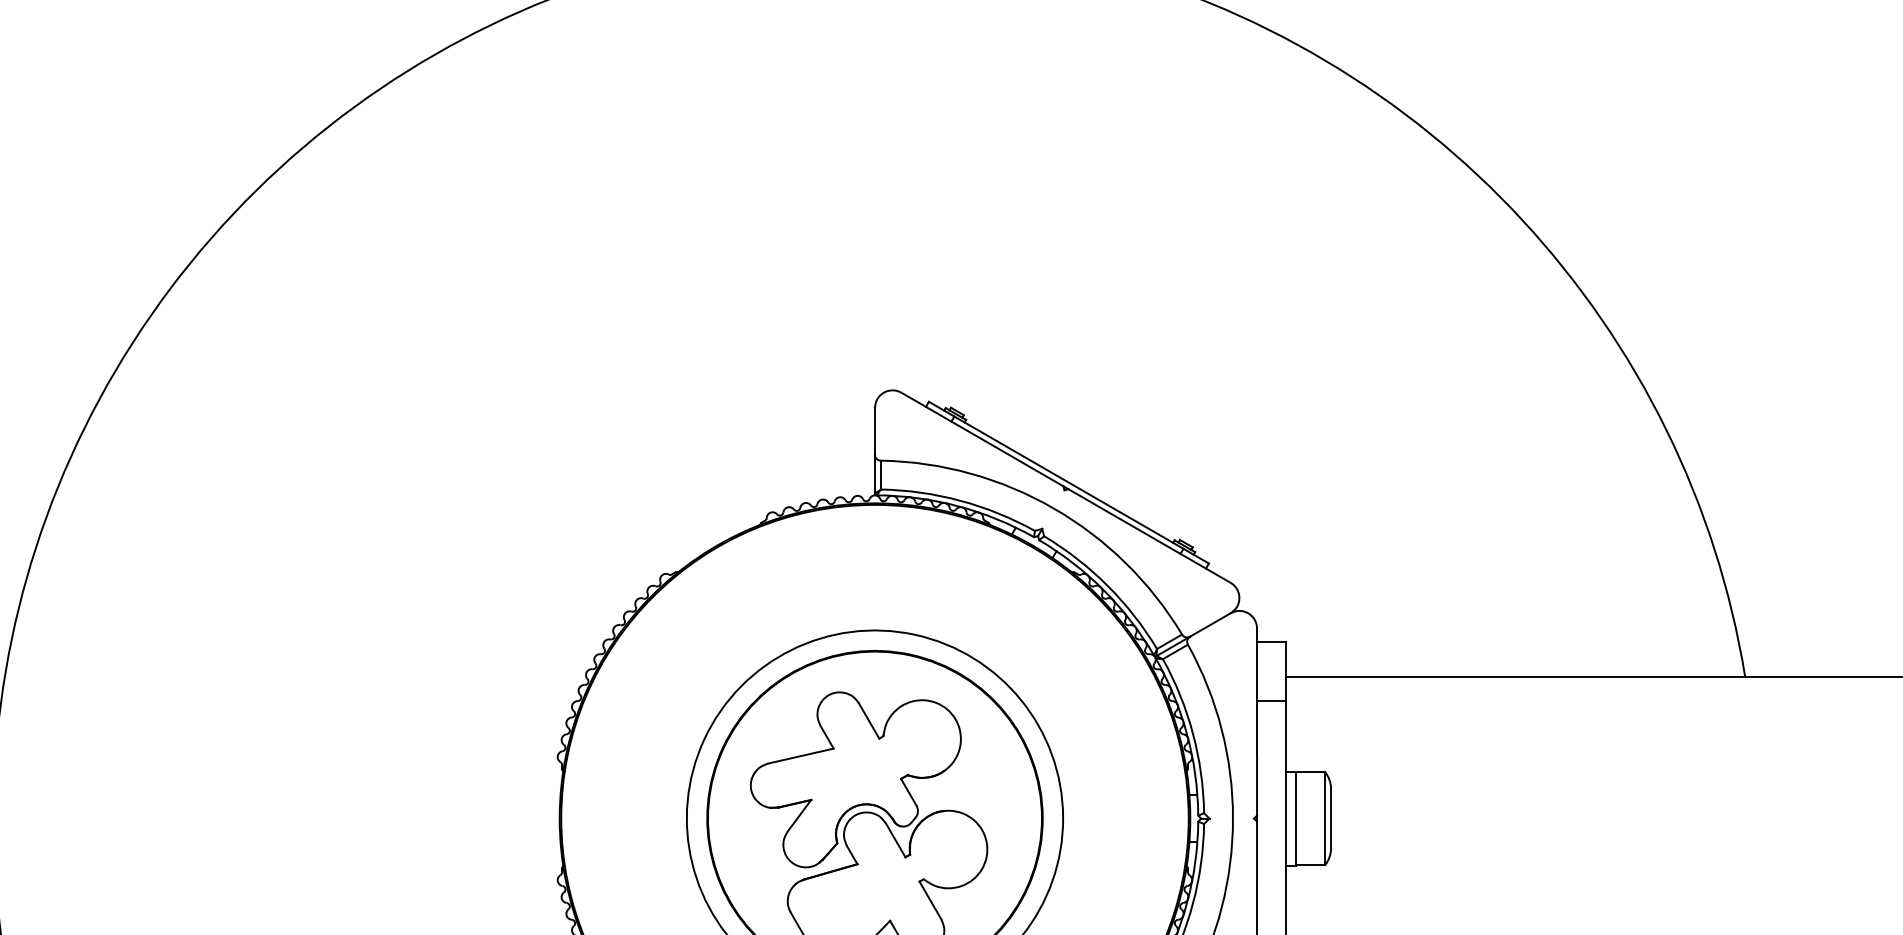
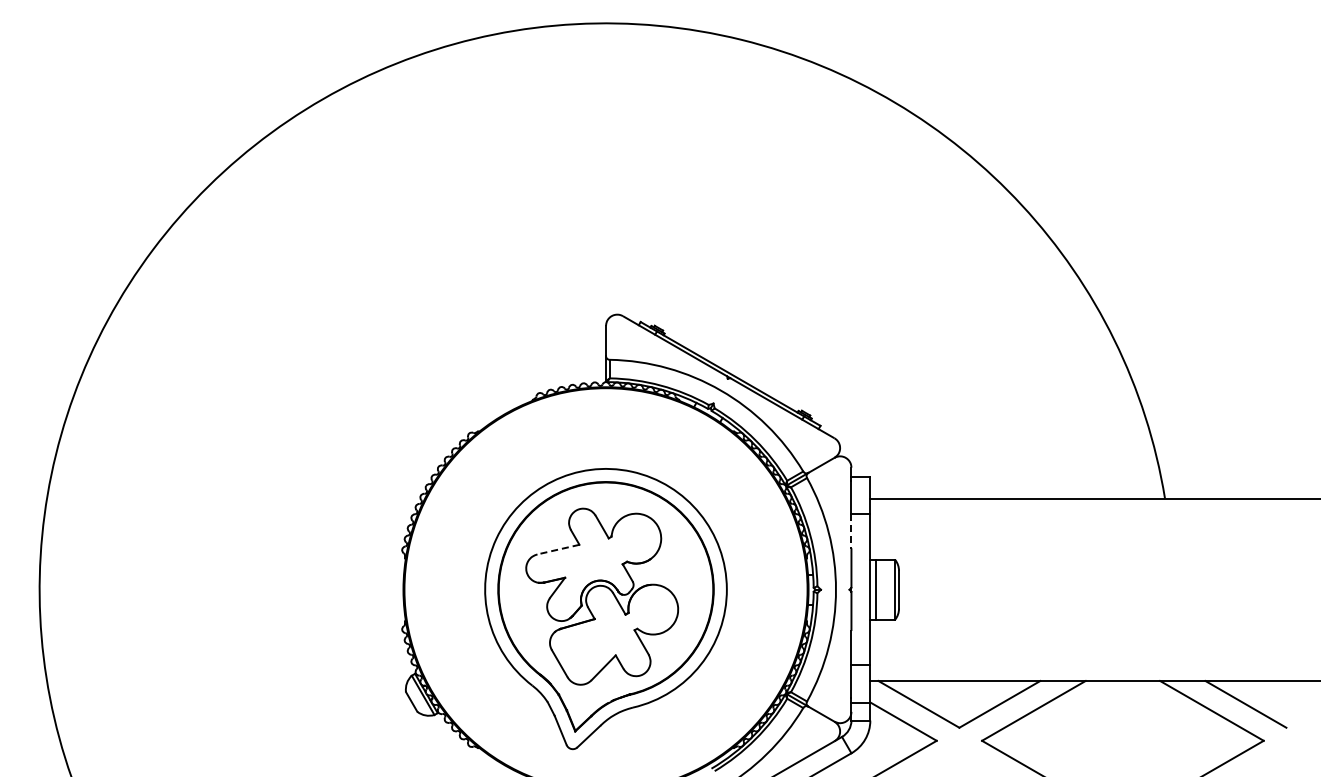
line: (1257, 727) -> (851, 531), solid -> dashed
line: (801, 755) -> (558, 549), solid -> dashed

